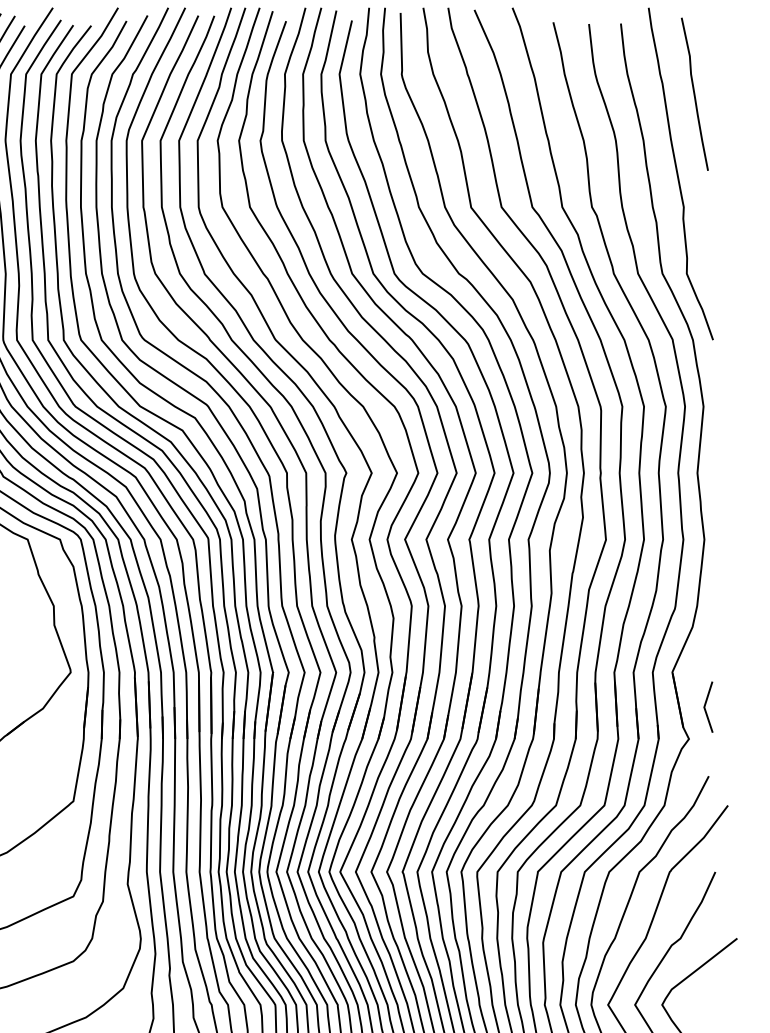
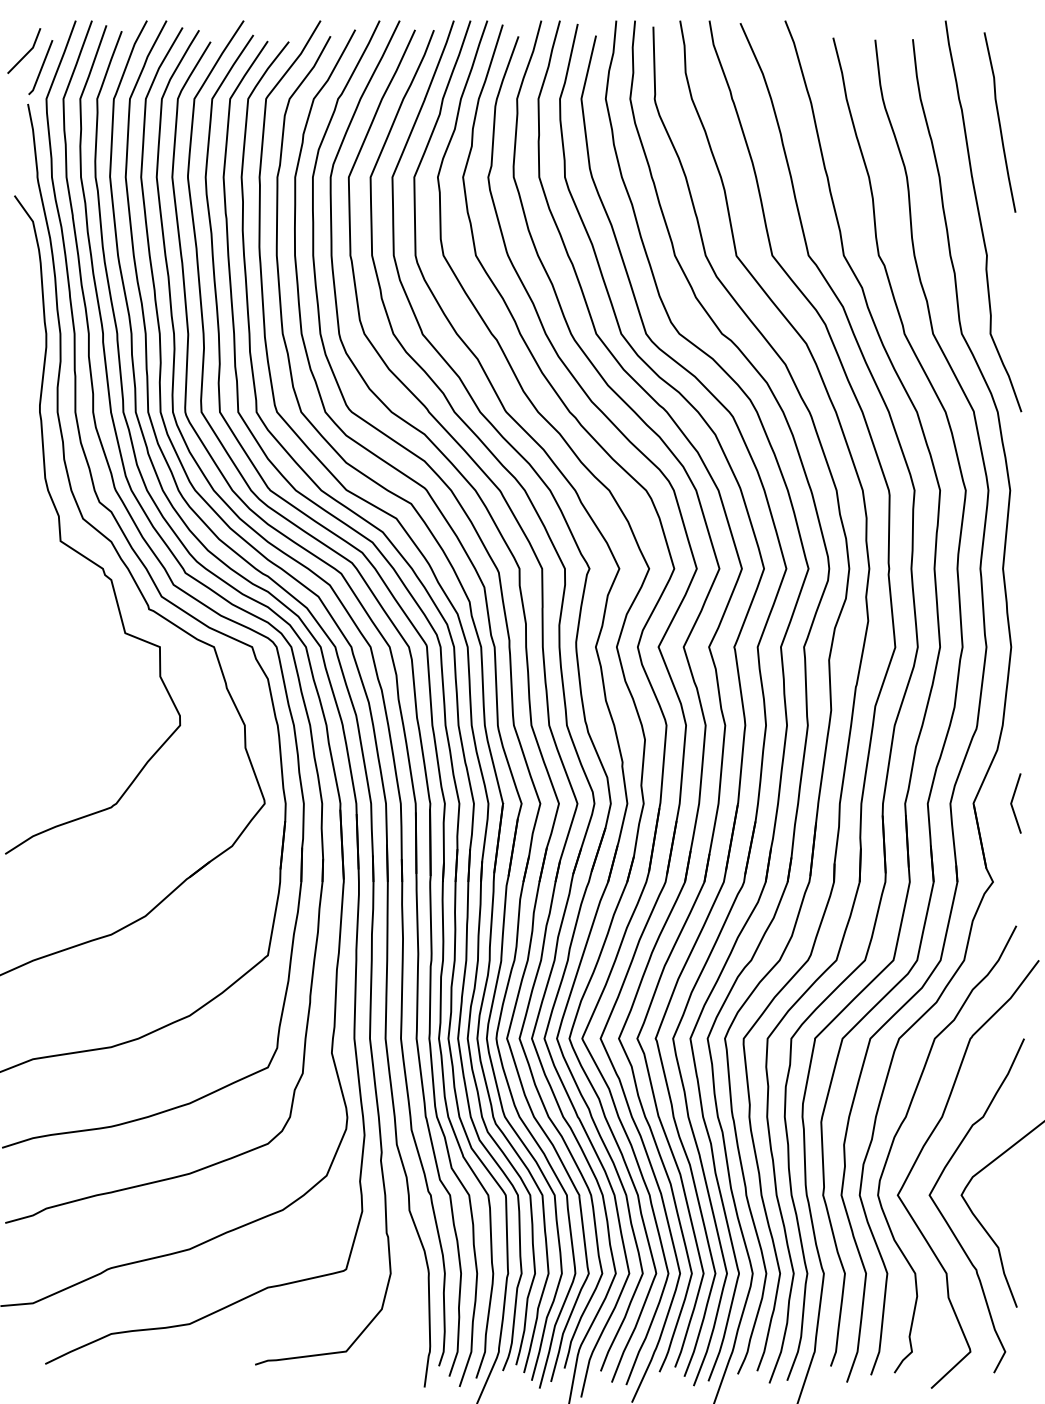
line: (705, 707) -> (1012, 803), moved

